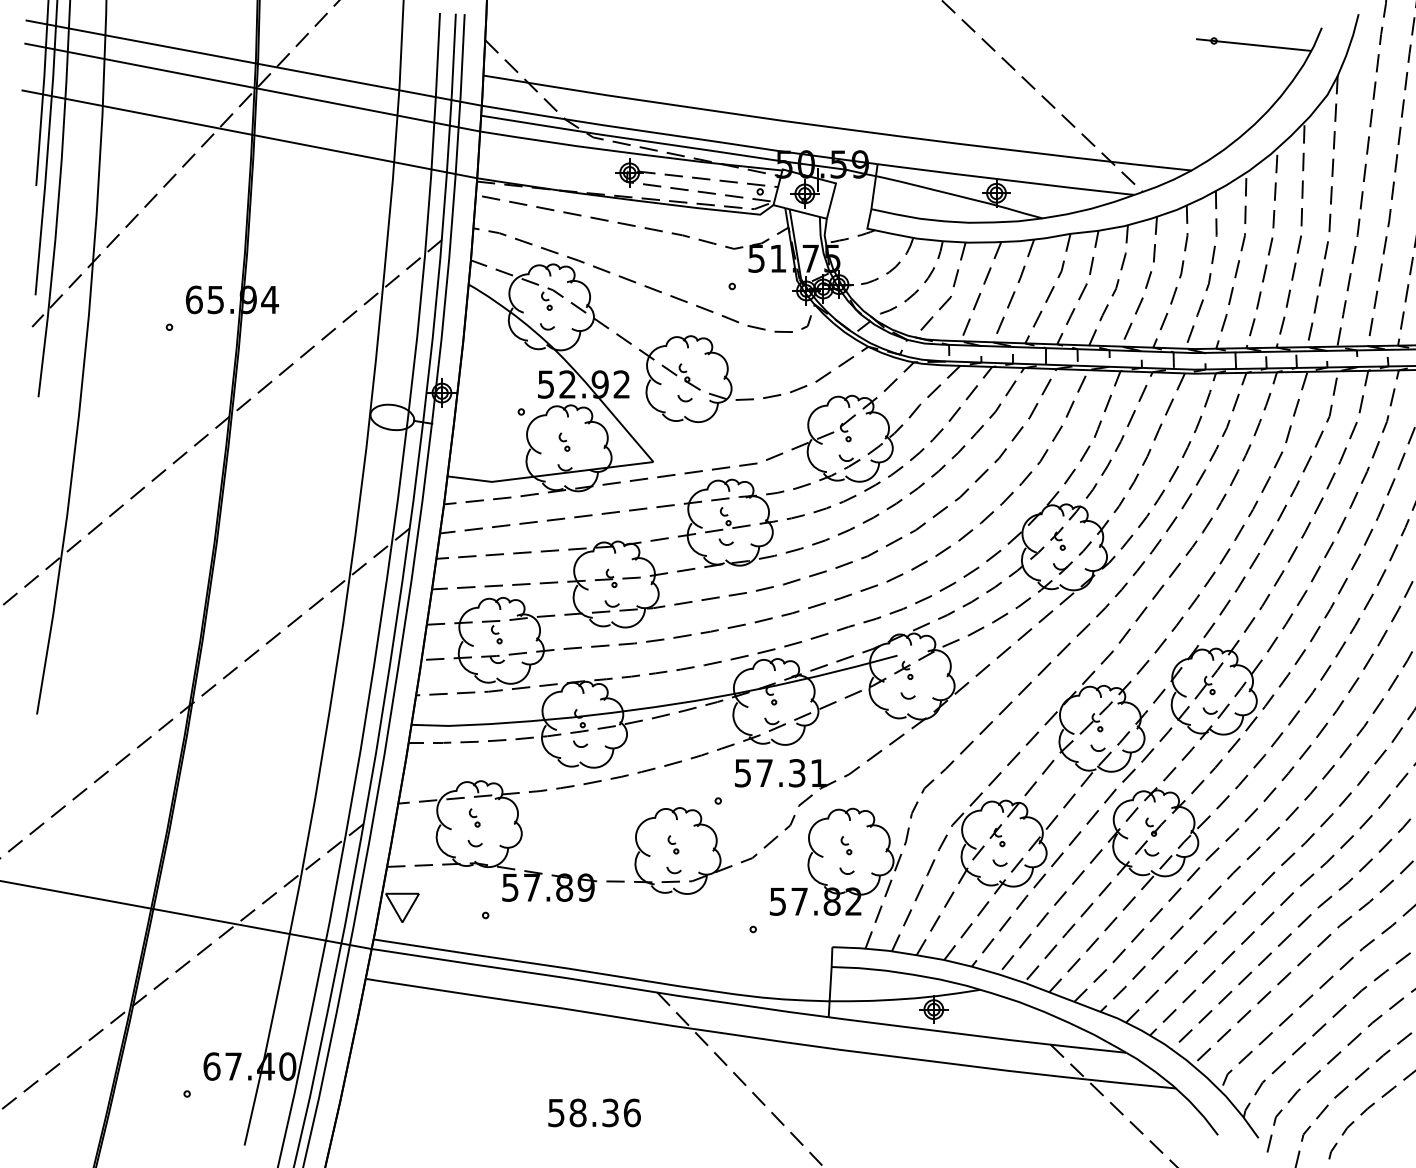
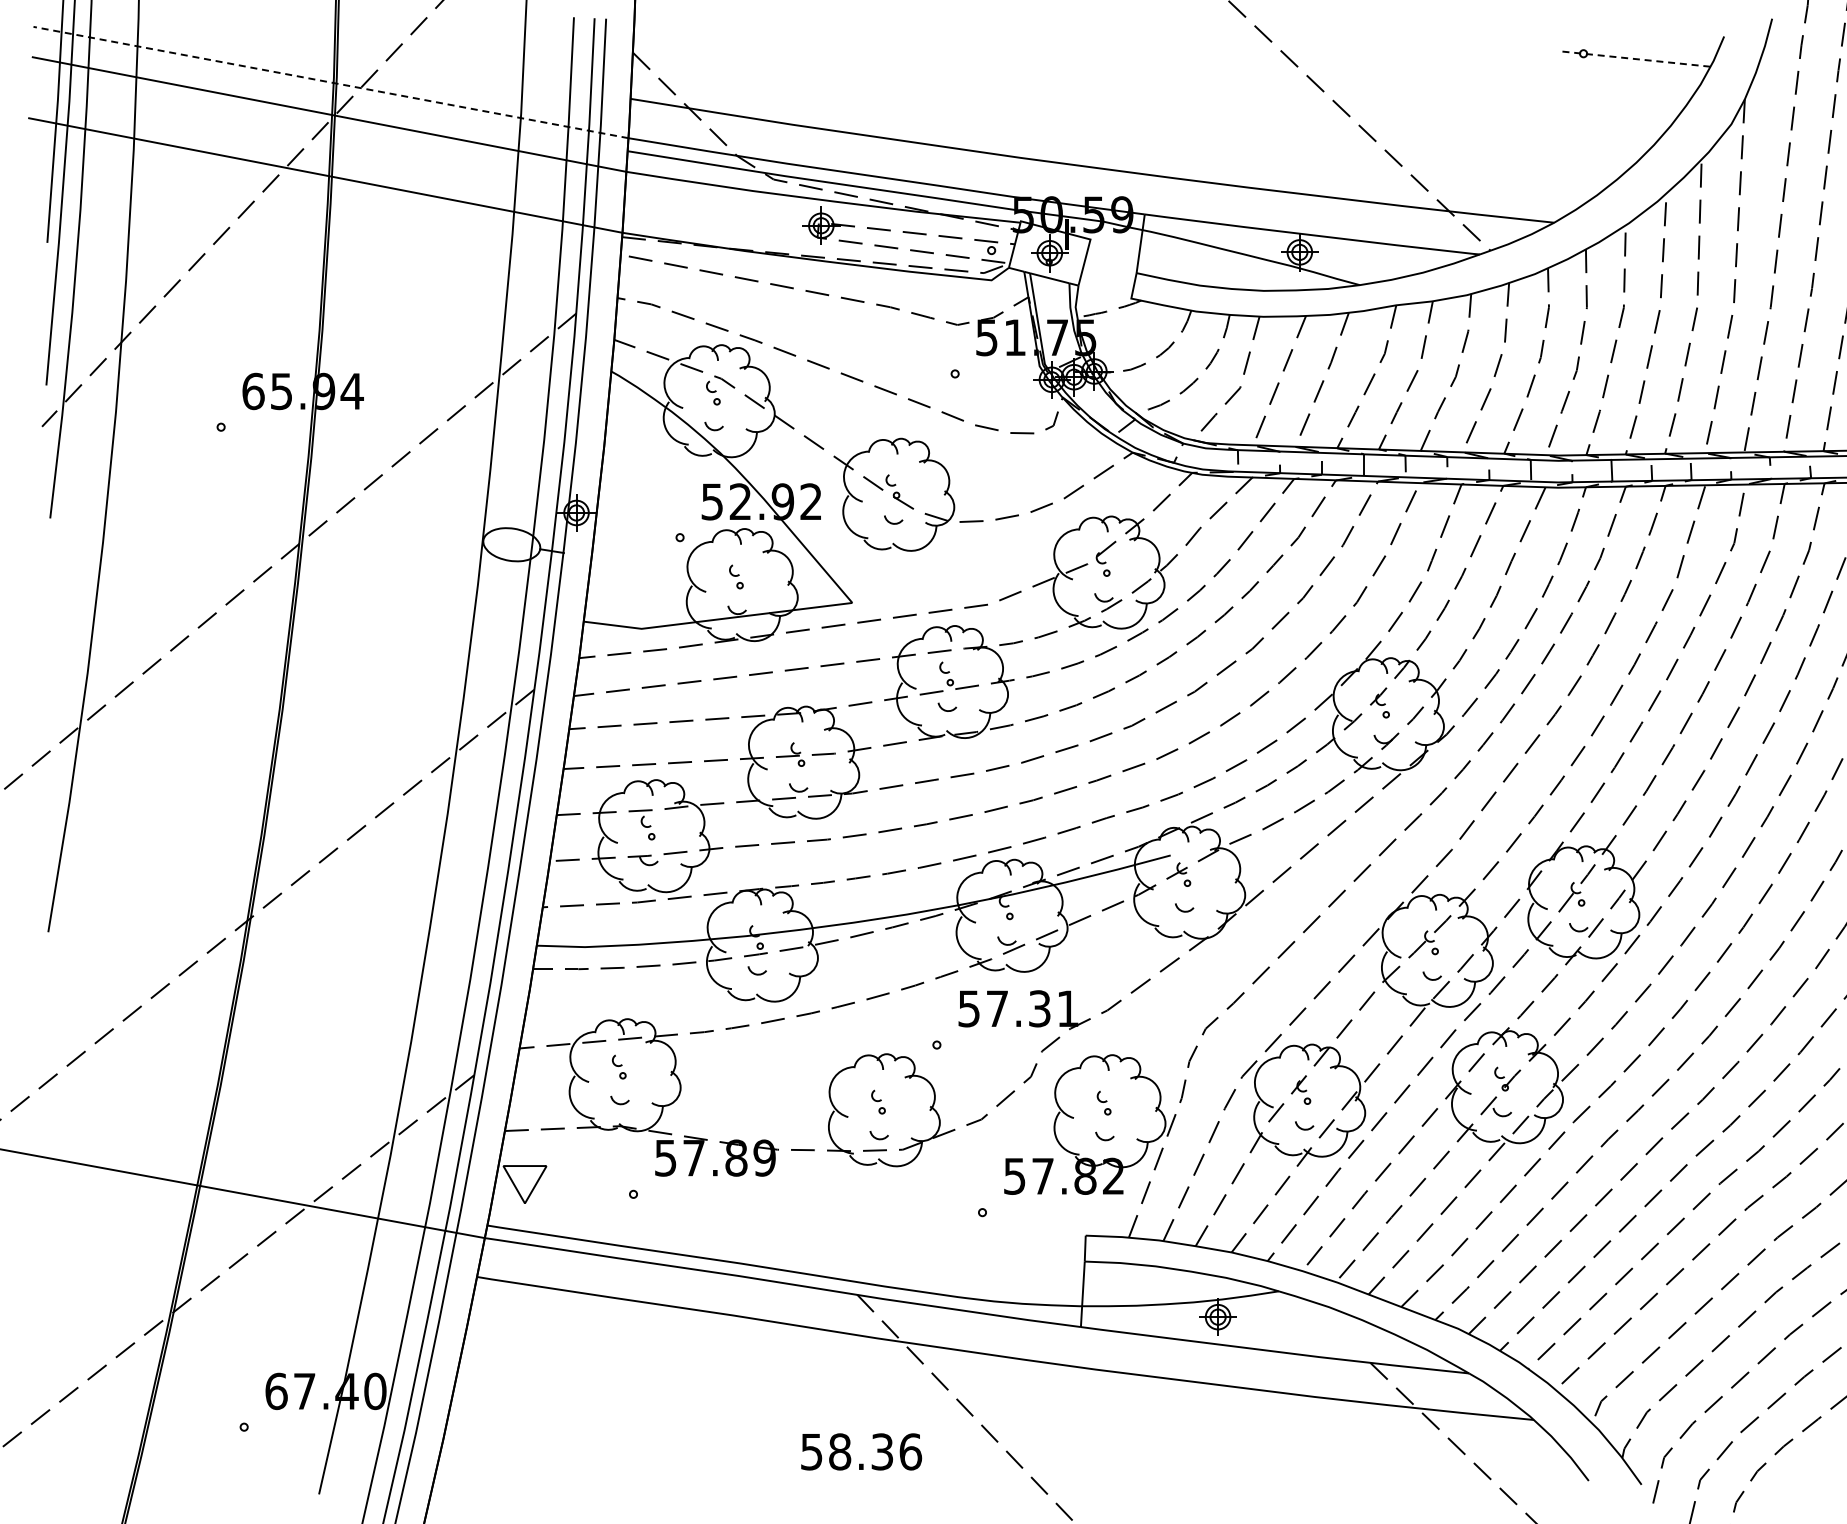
line: (1253, 45) -> (1635, 59), solid -> dashed
line: (253, 63) -> (330, 82), solid -> dashed
text: (594, 1112) -> (861, 1451), moved

